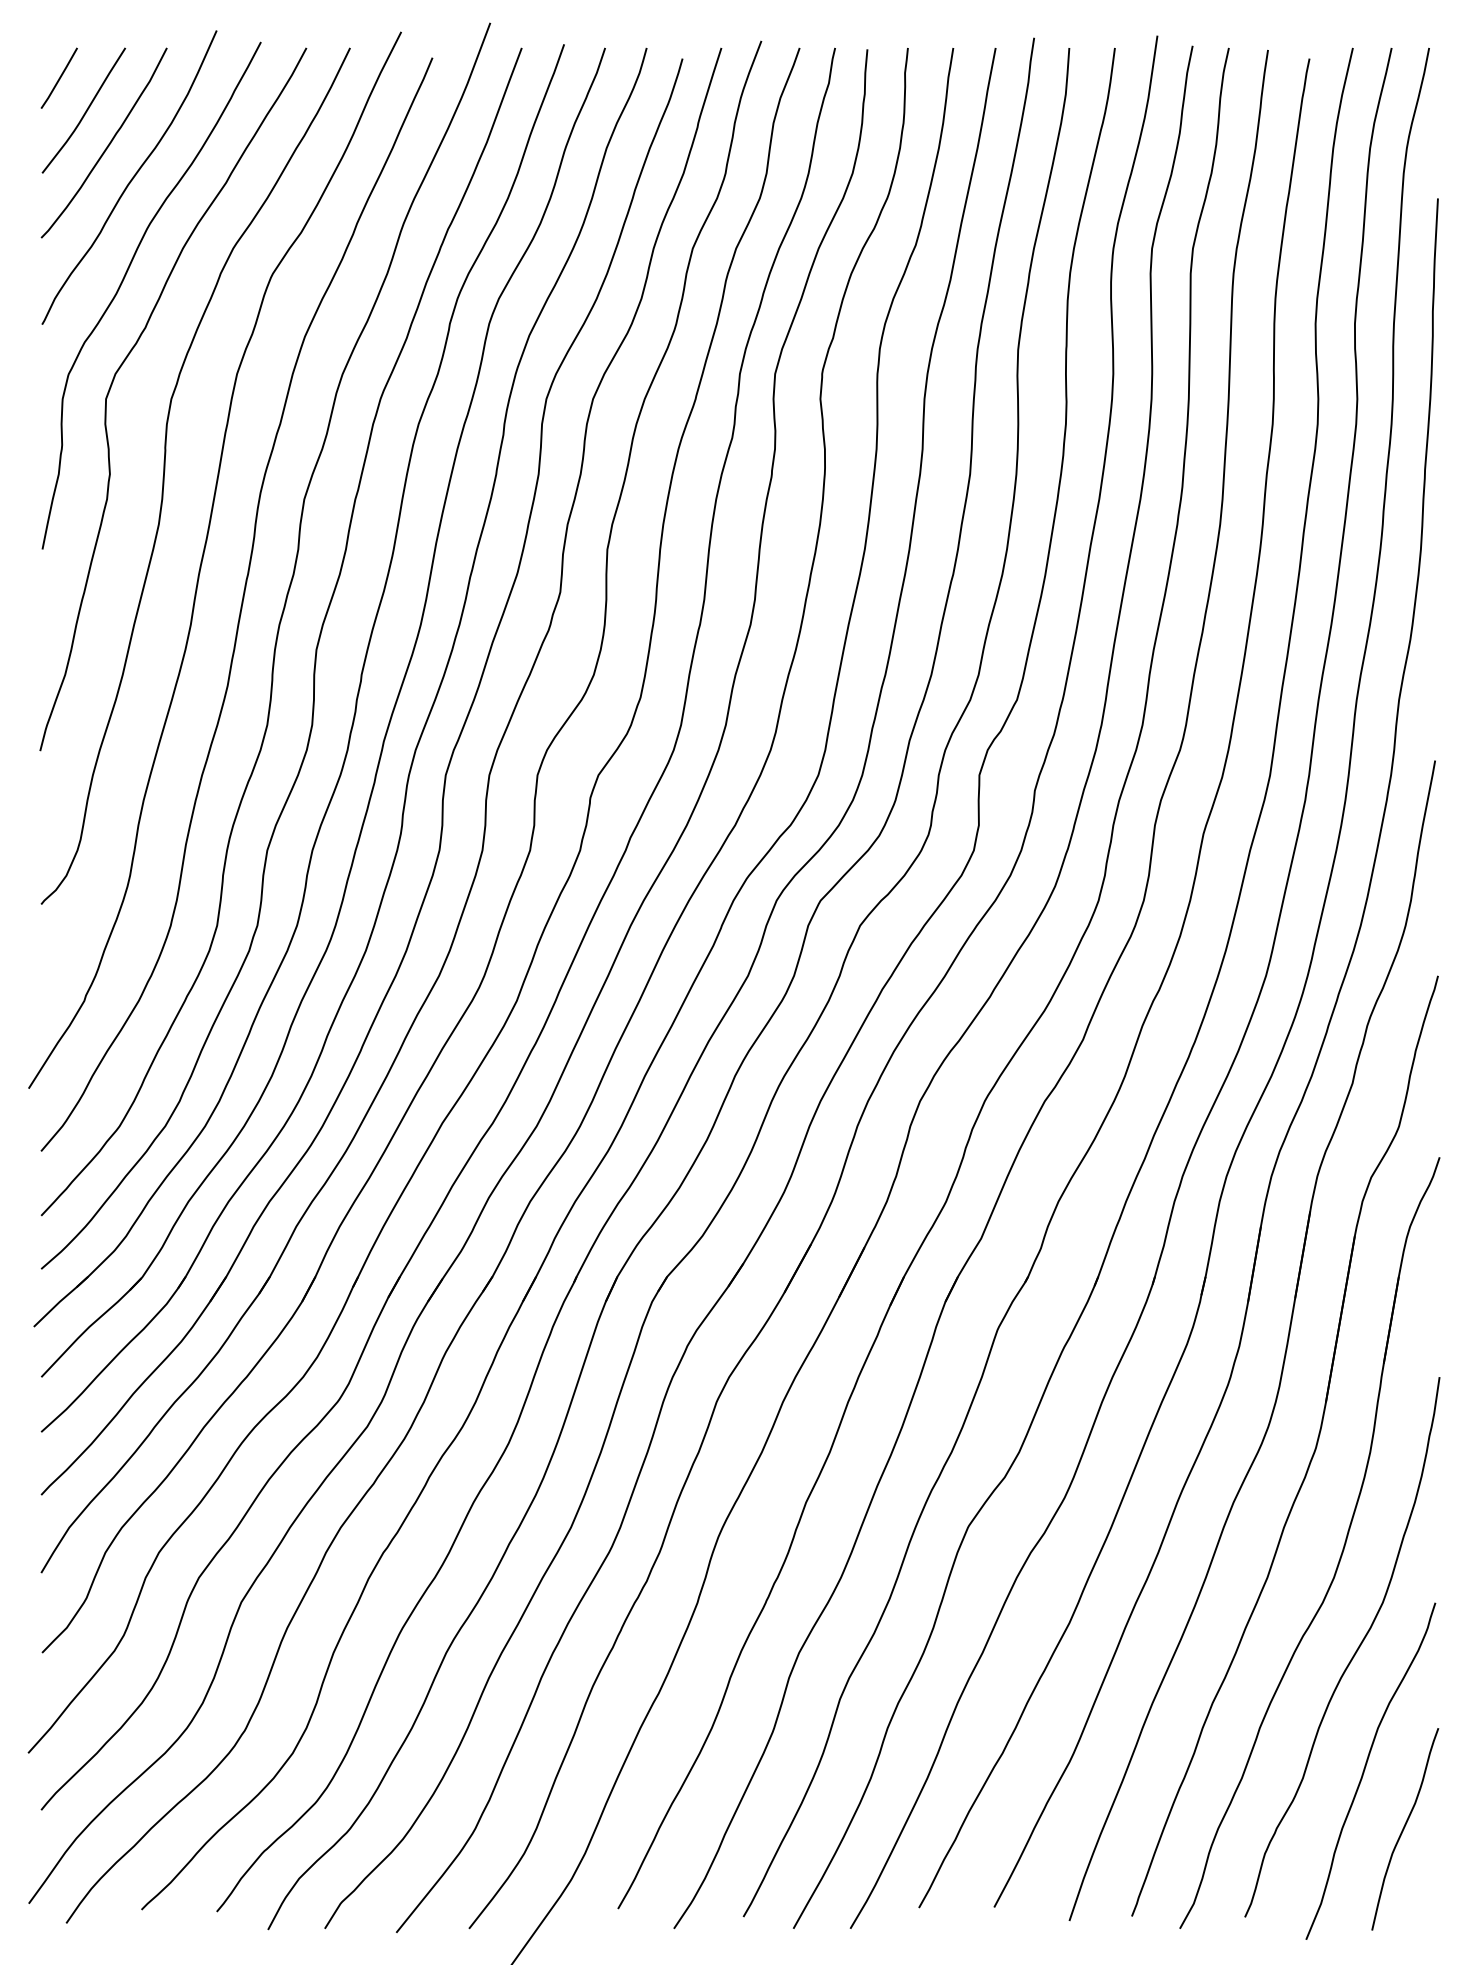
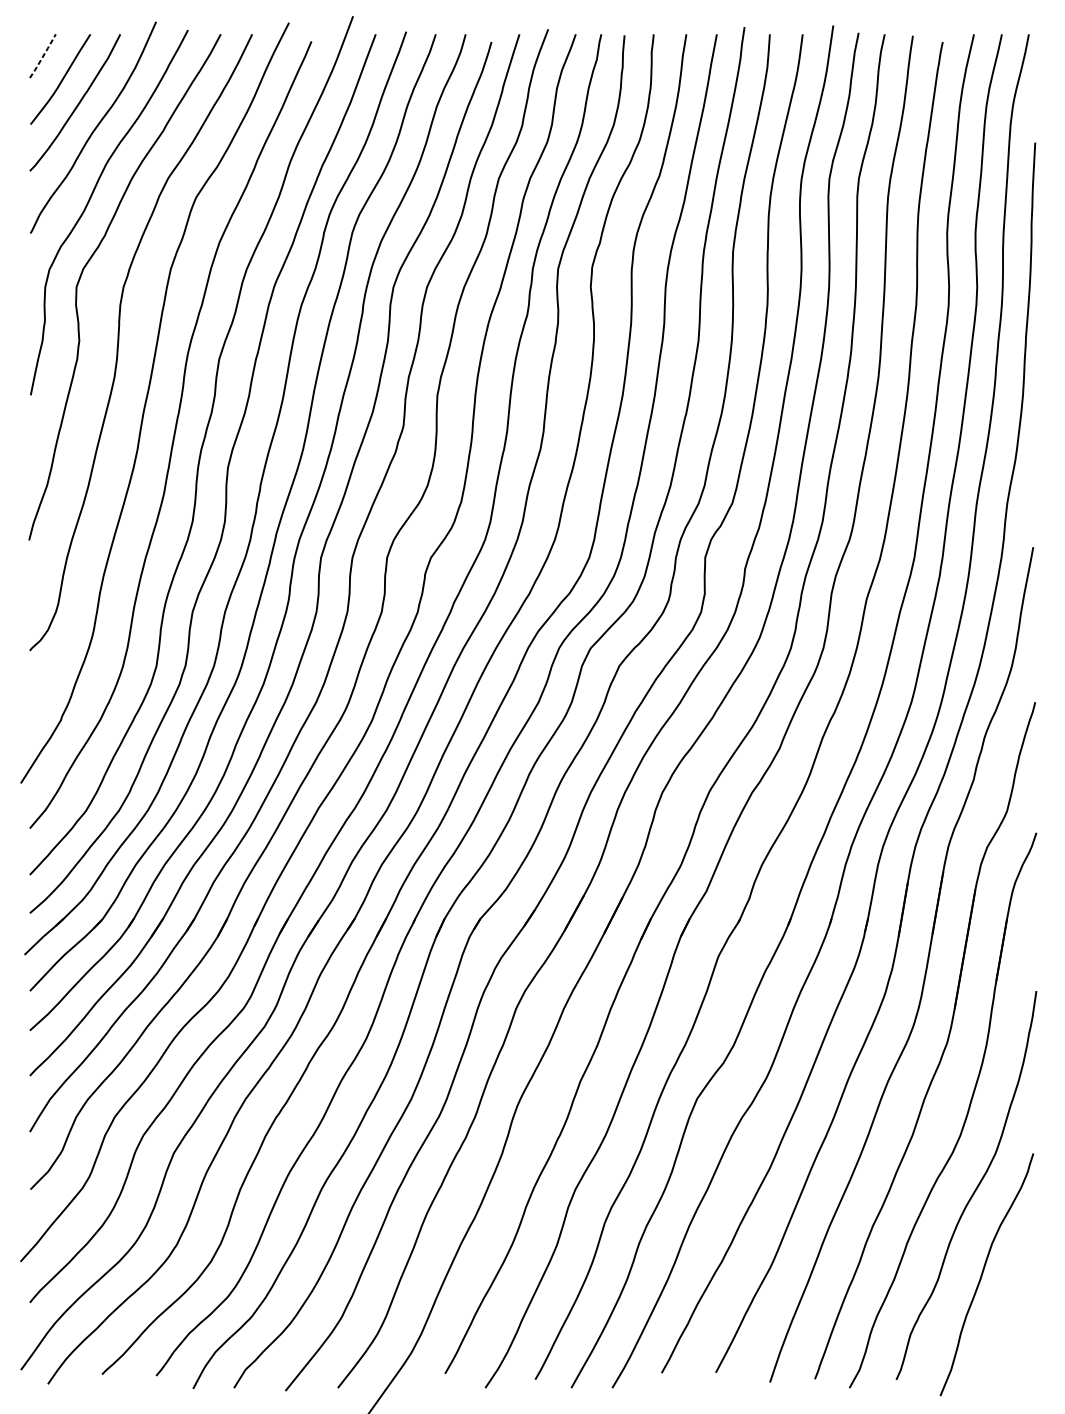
line: (59, 78) -> (43, 56), solid -> dashed
curve: (1404, 1829) -> (1011, 1316), removed

